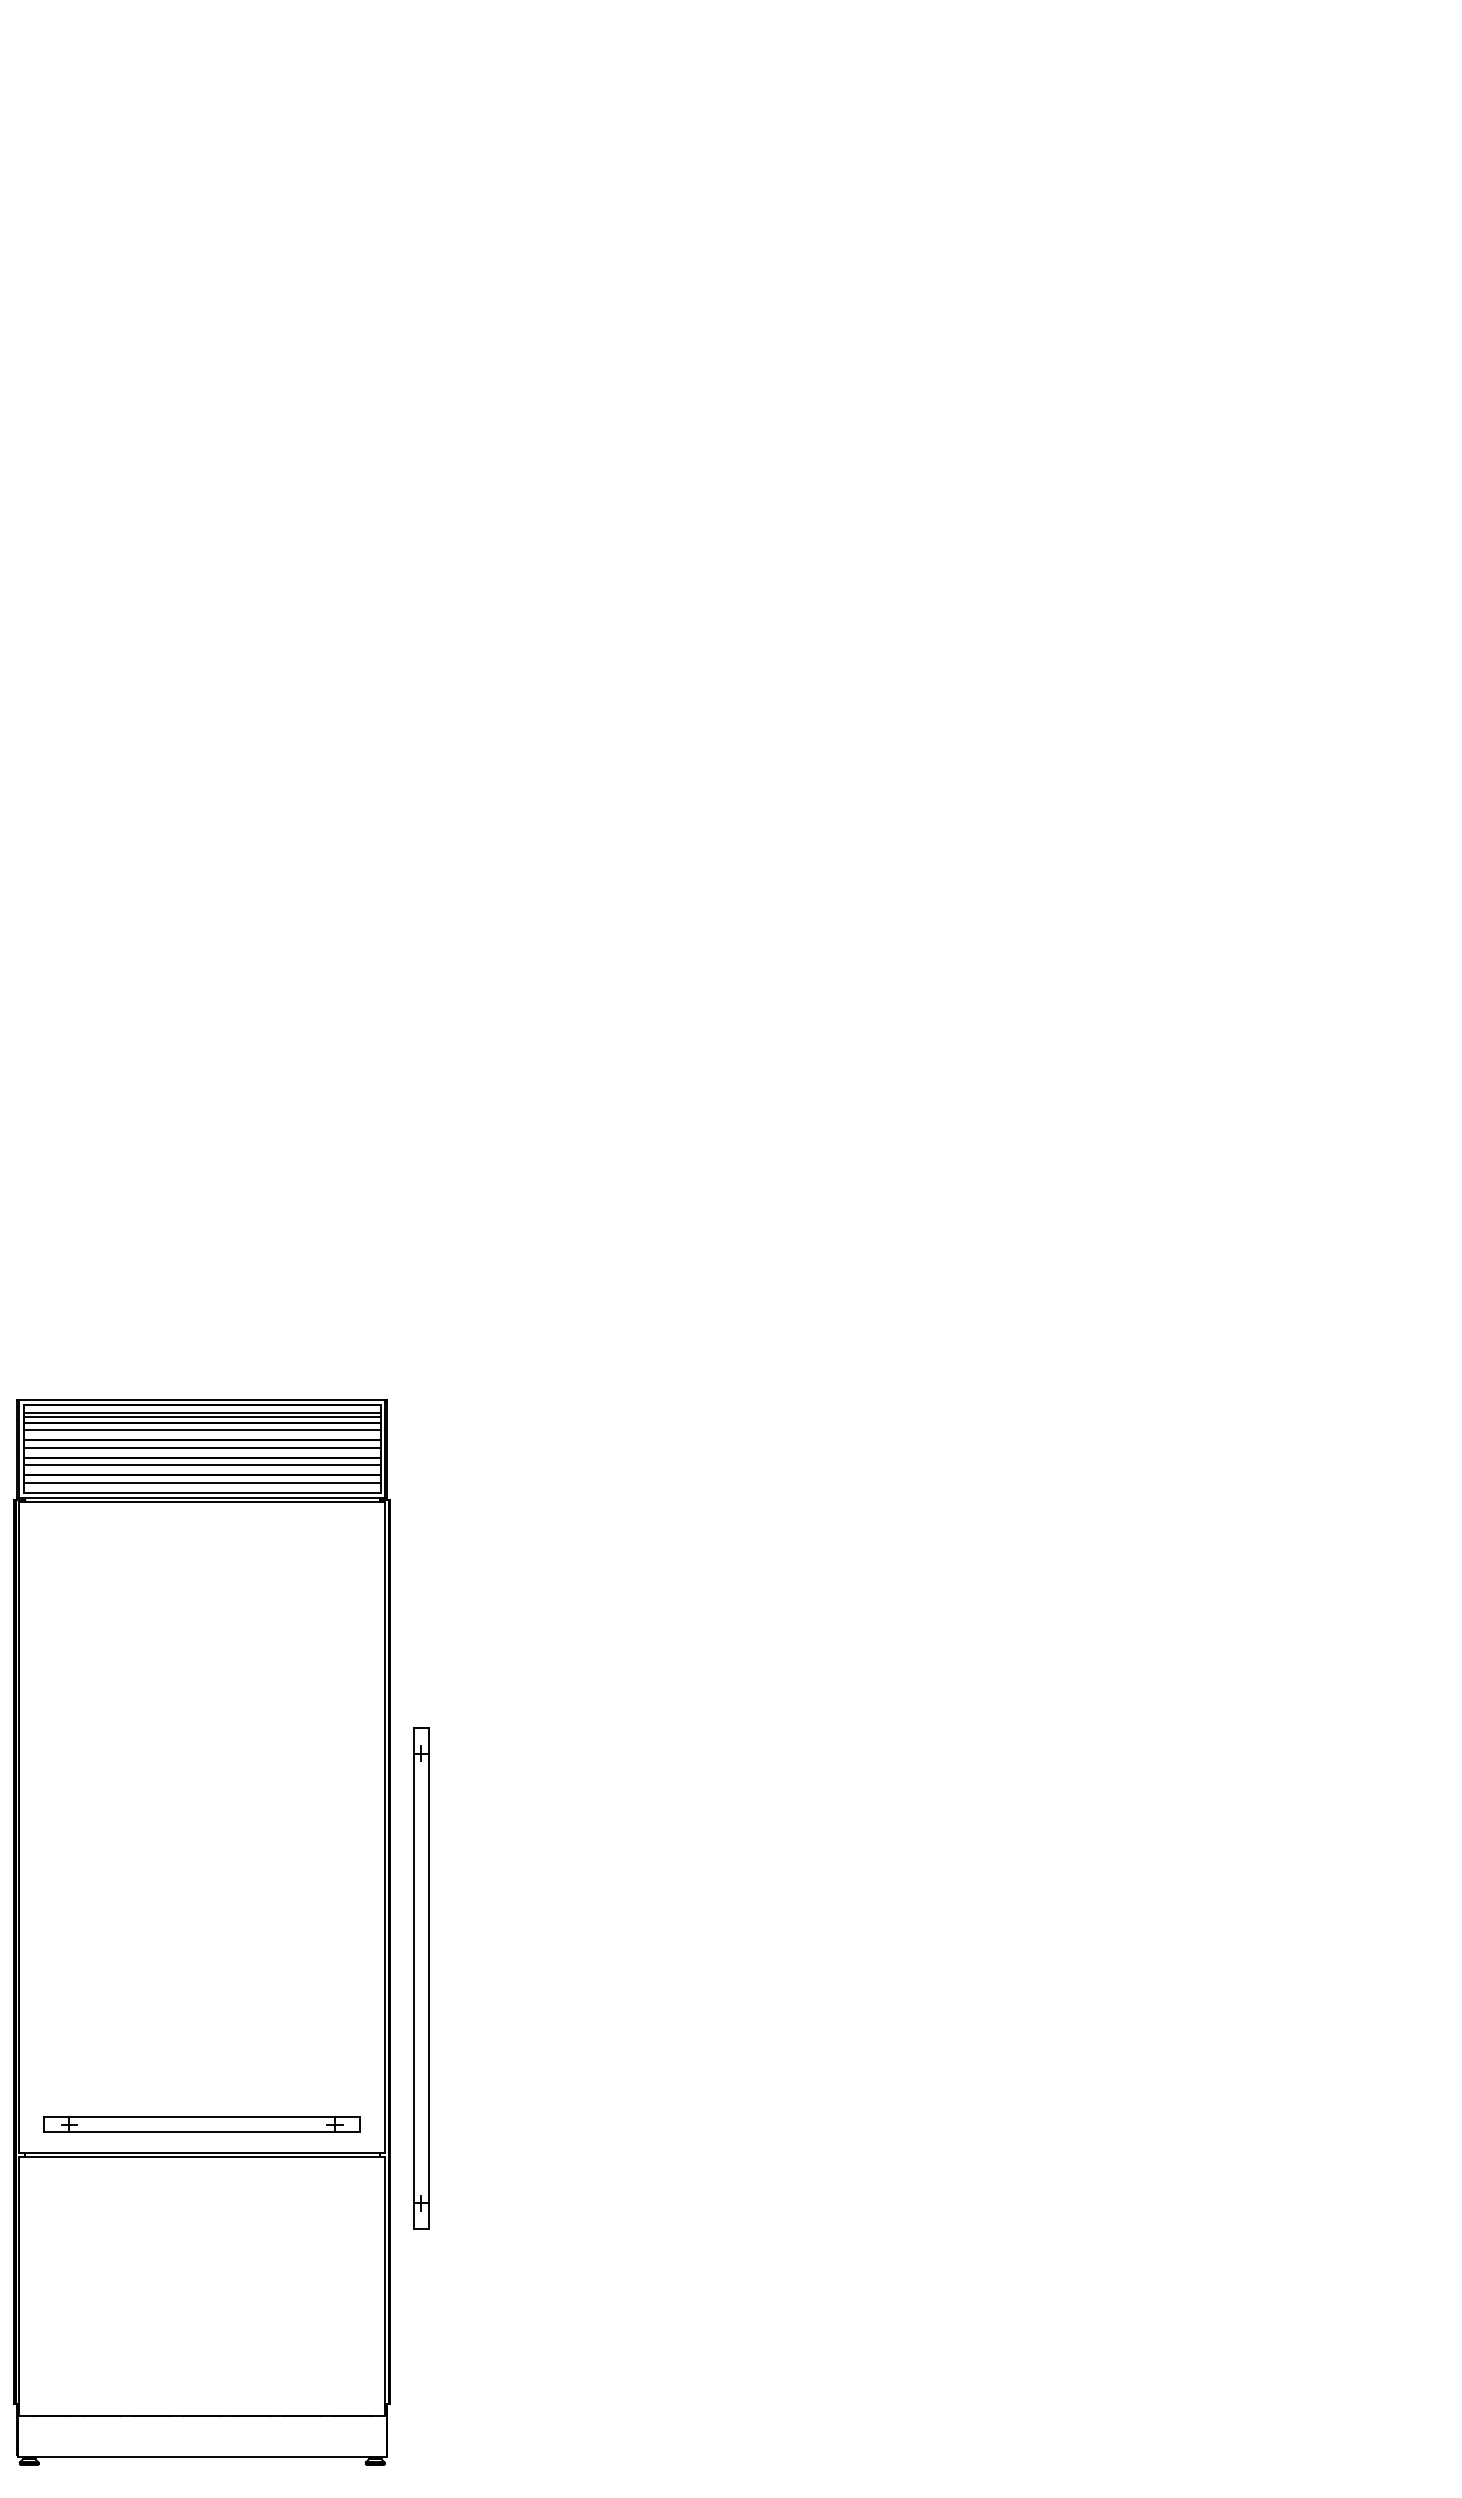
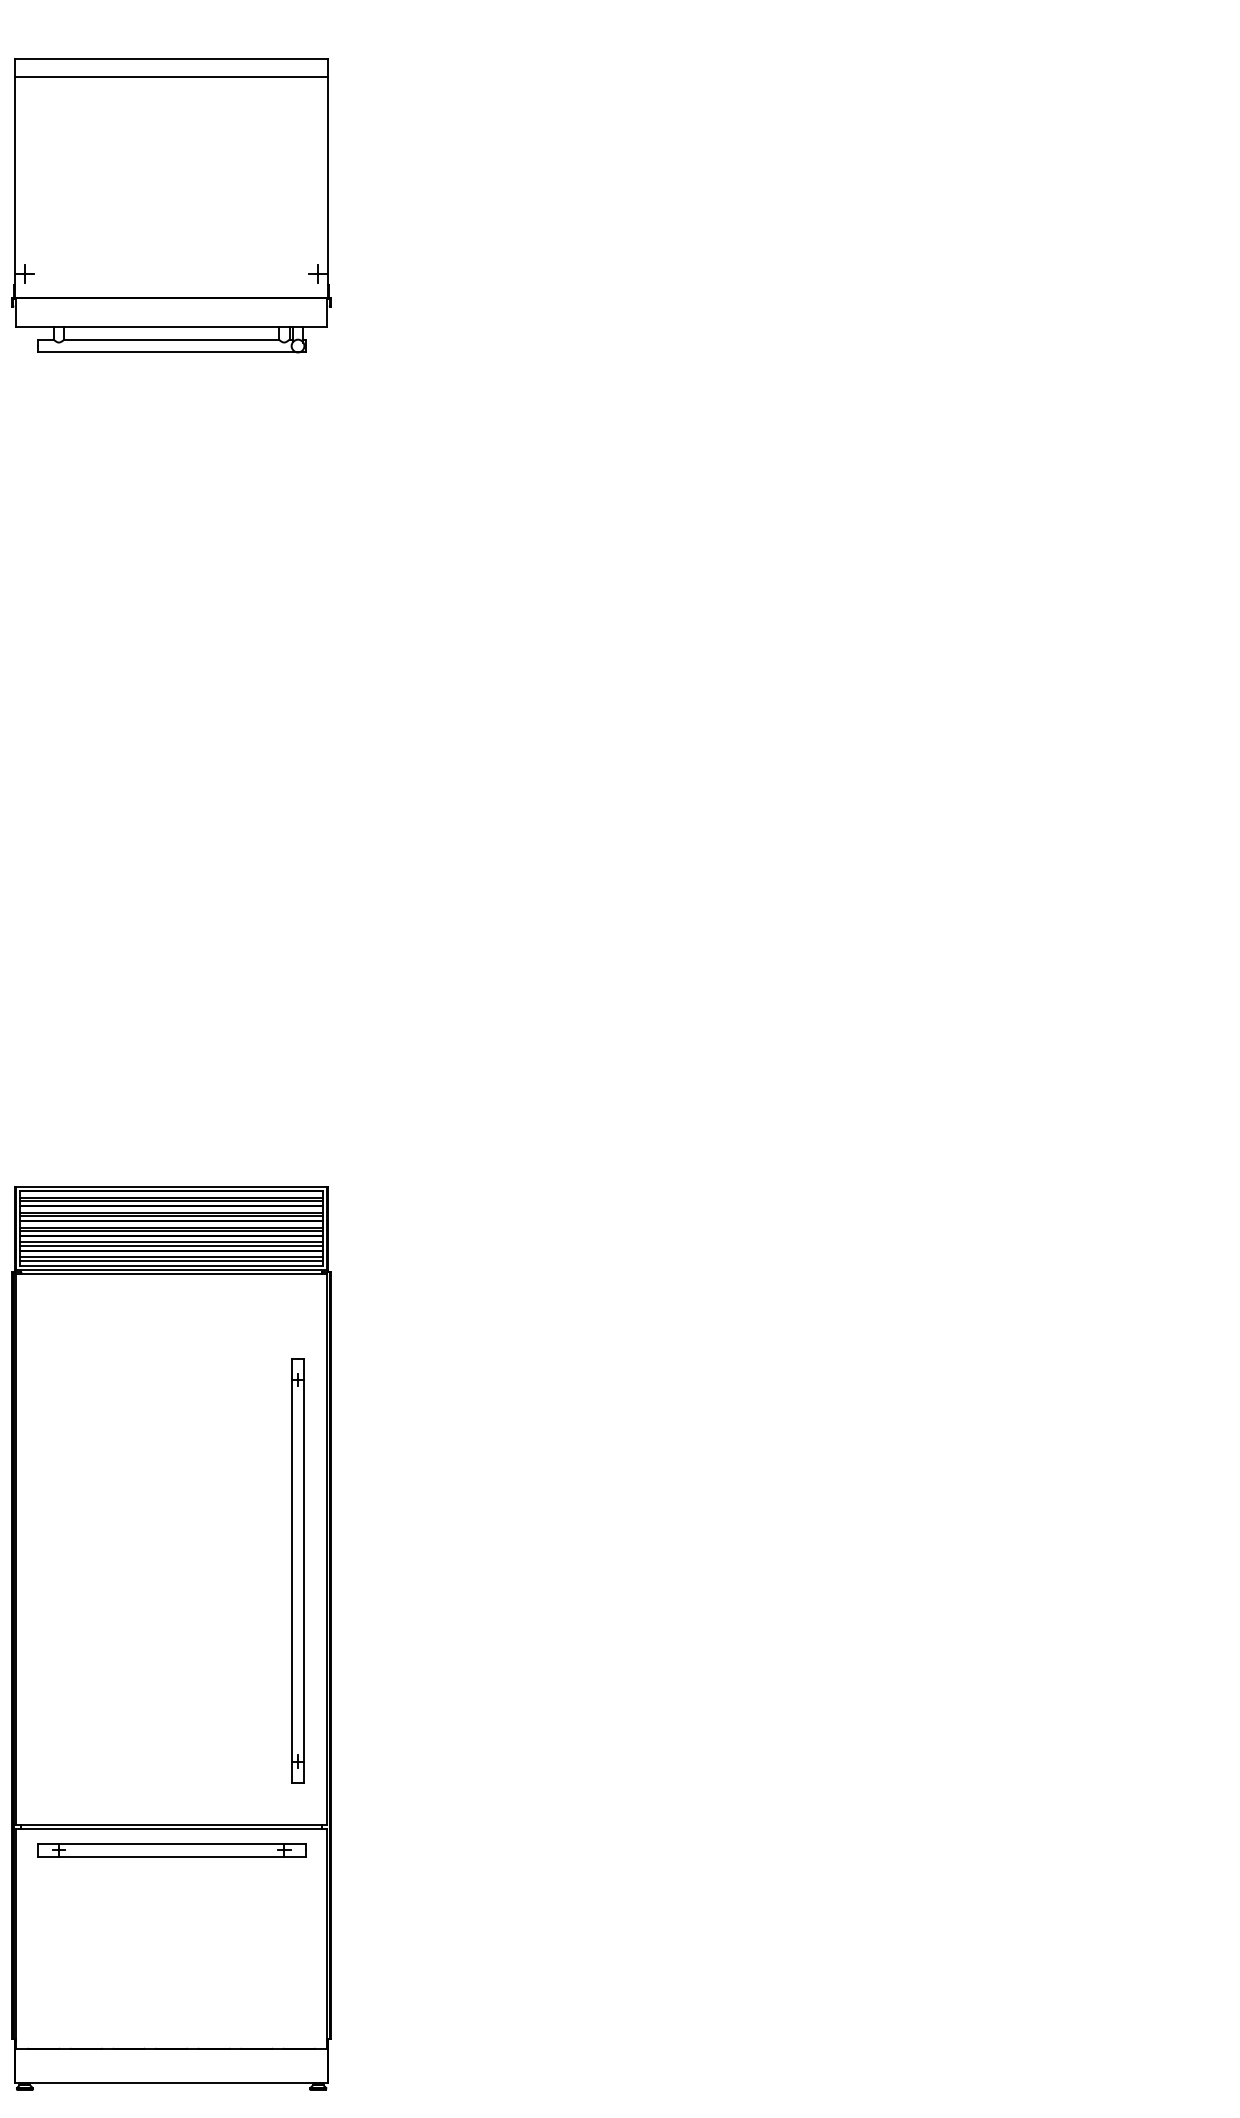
part: (201, 242) -> (170, 205), added
line: (201, 1434) -> (170, 1216), added
line: (201, 1451) -> (170, 1230), added
line: (201, 1469) -> (170, 1245), added
line: (201, 1487) -> (170, 1261), added
part: (421, 1978) -> (298, 1570), moved
part: (201, 2124) -> (170, 1849), moved

